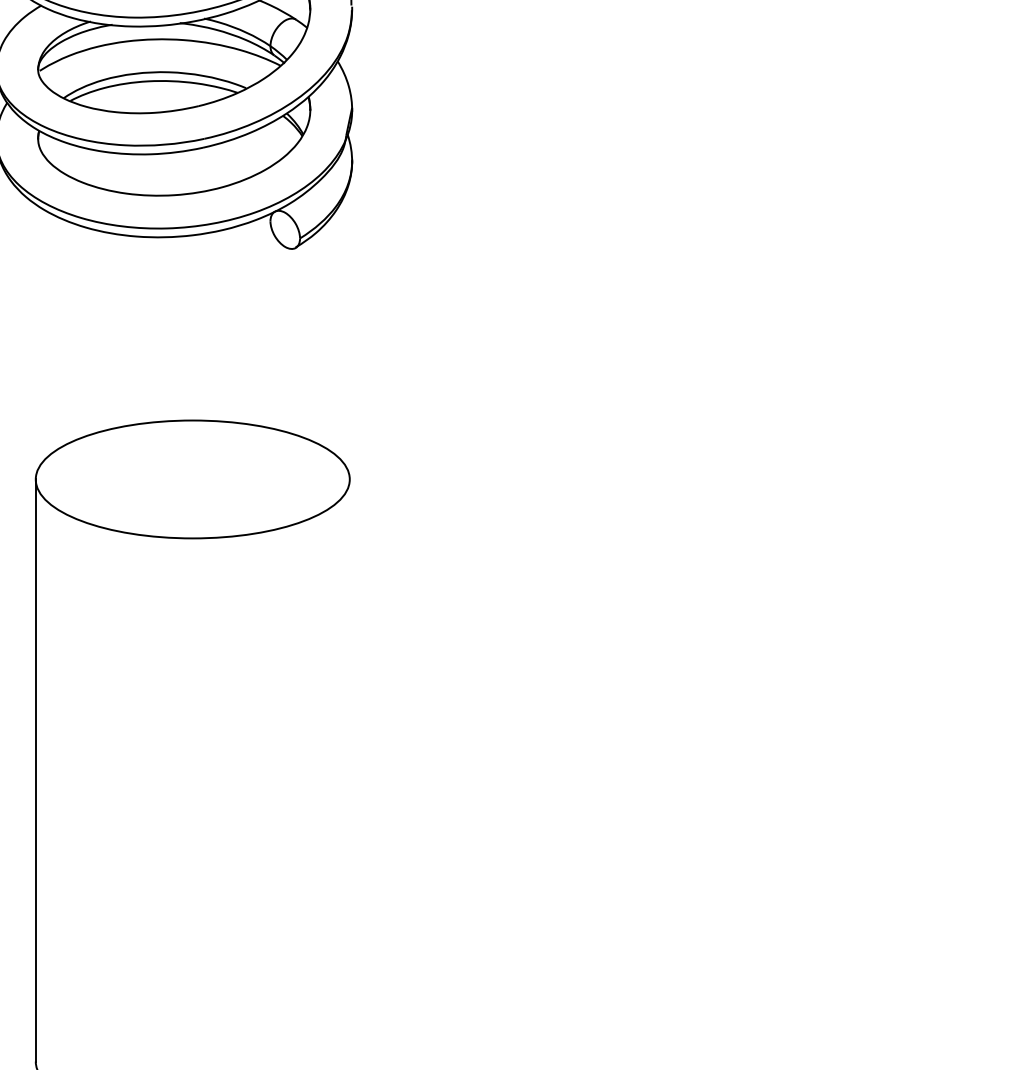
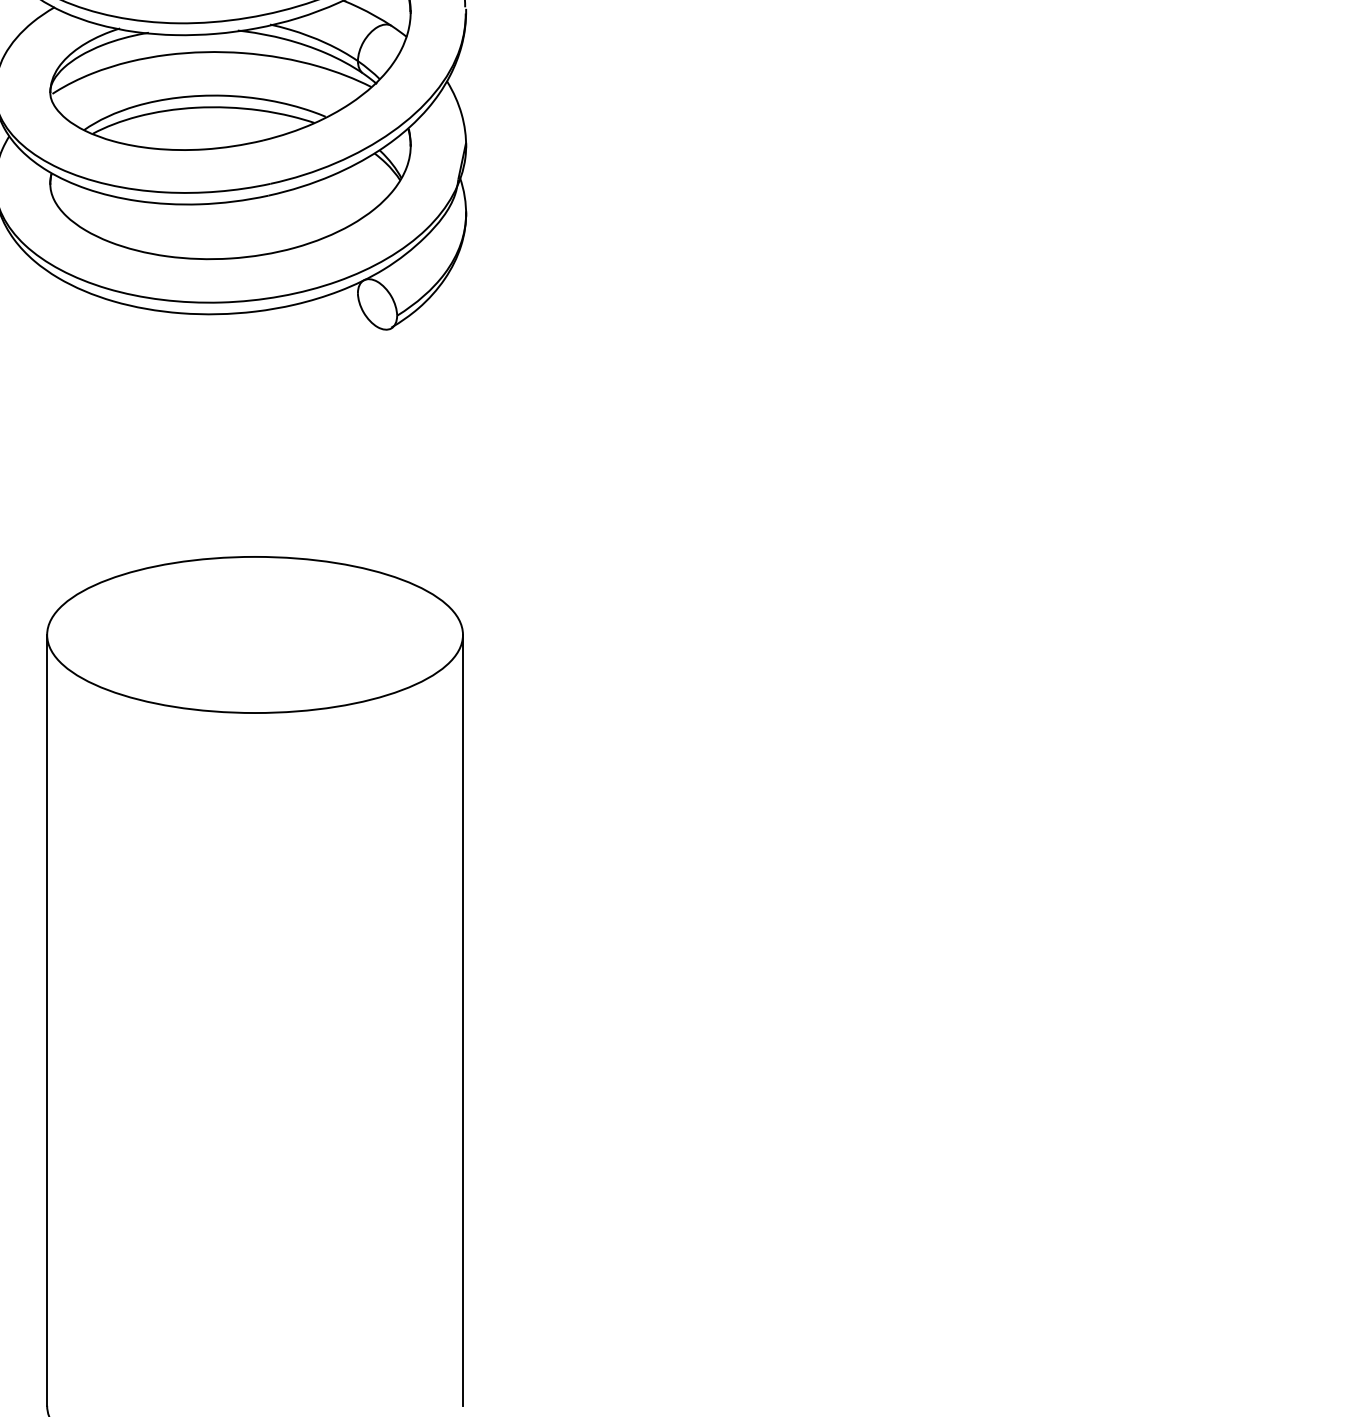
line: (350, 769) -> (463, 1019), added

